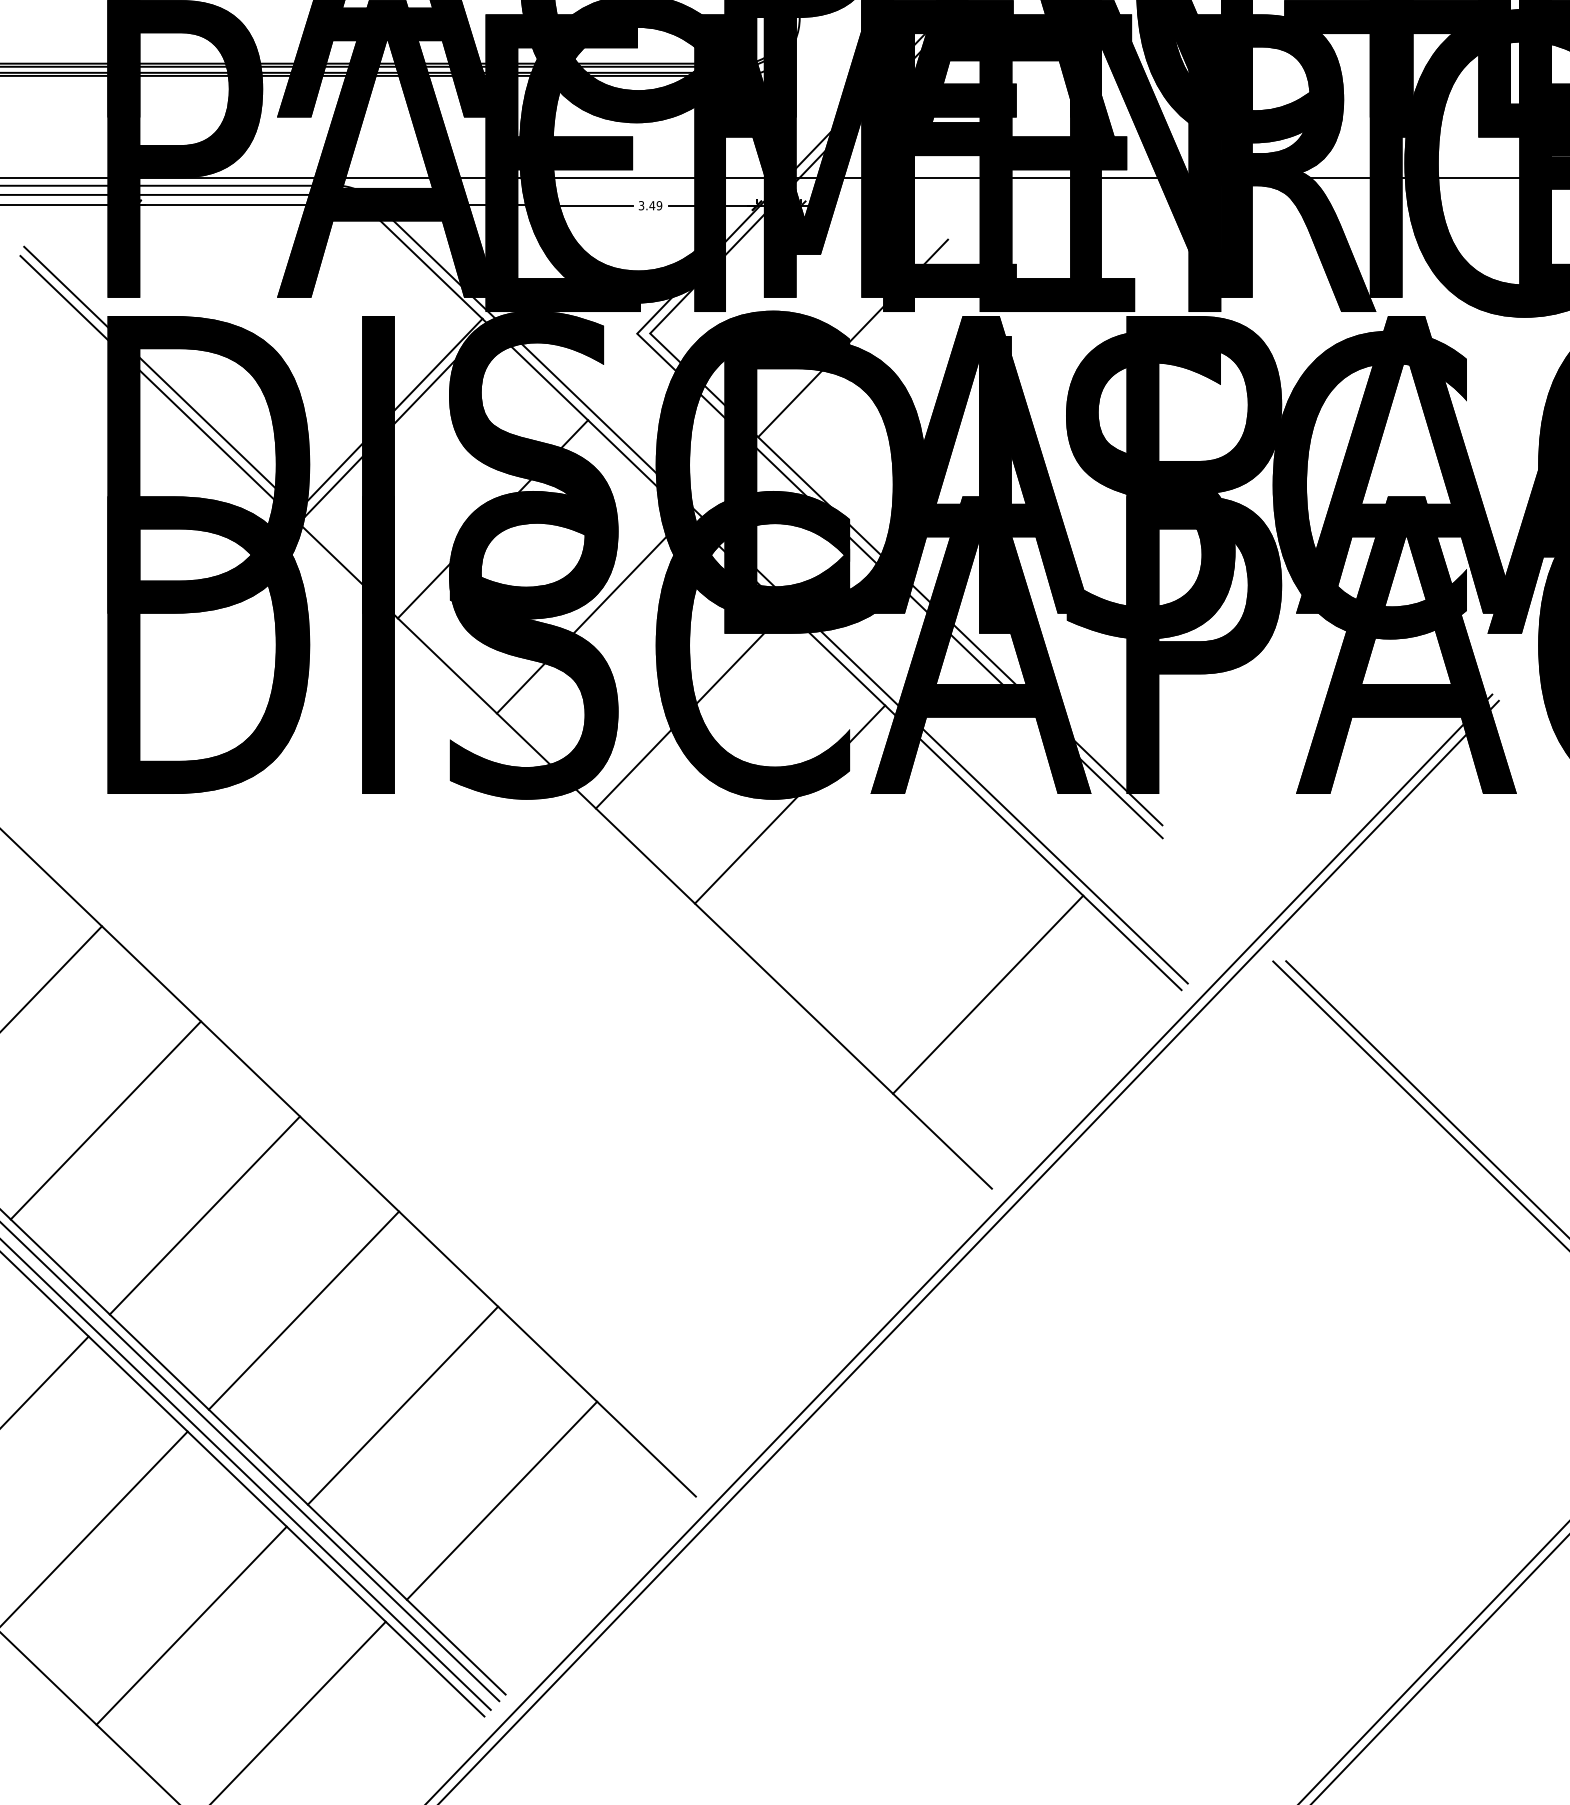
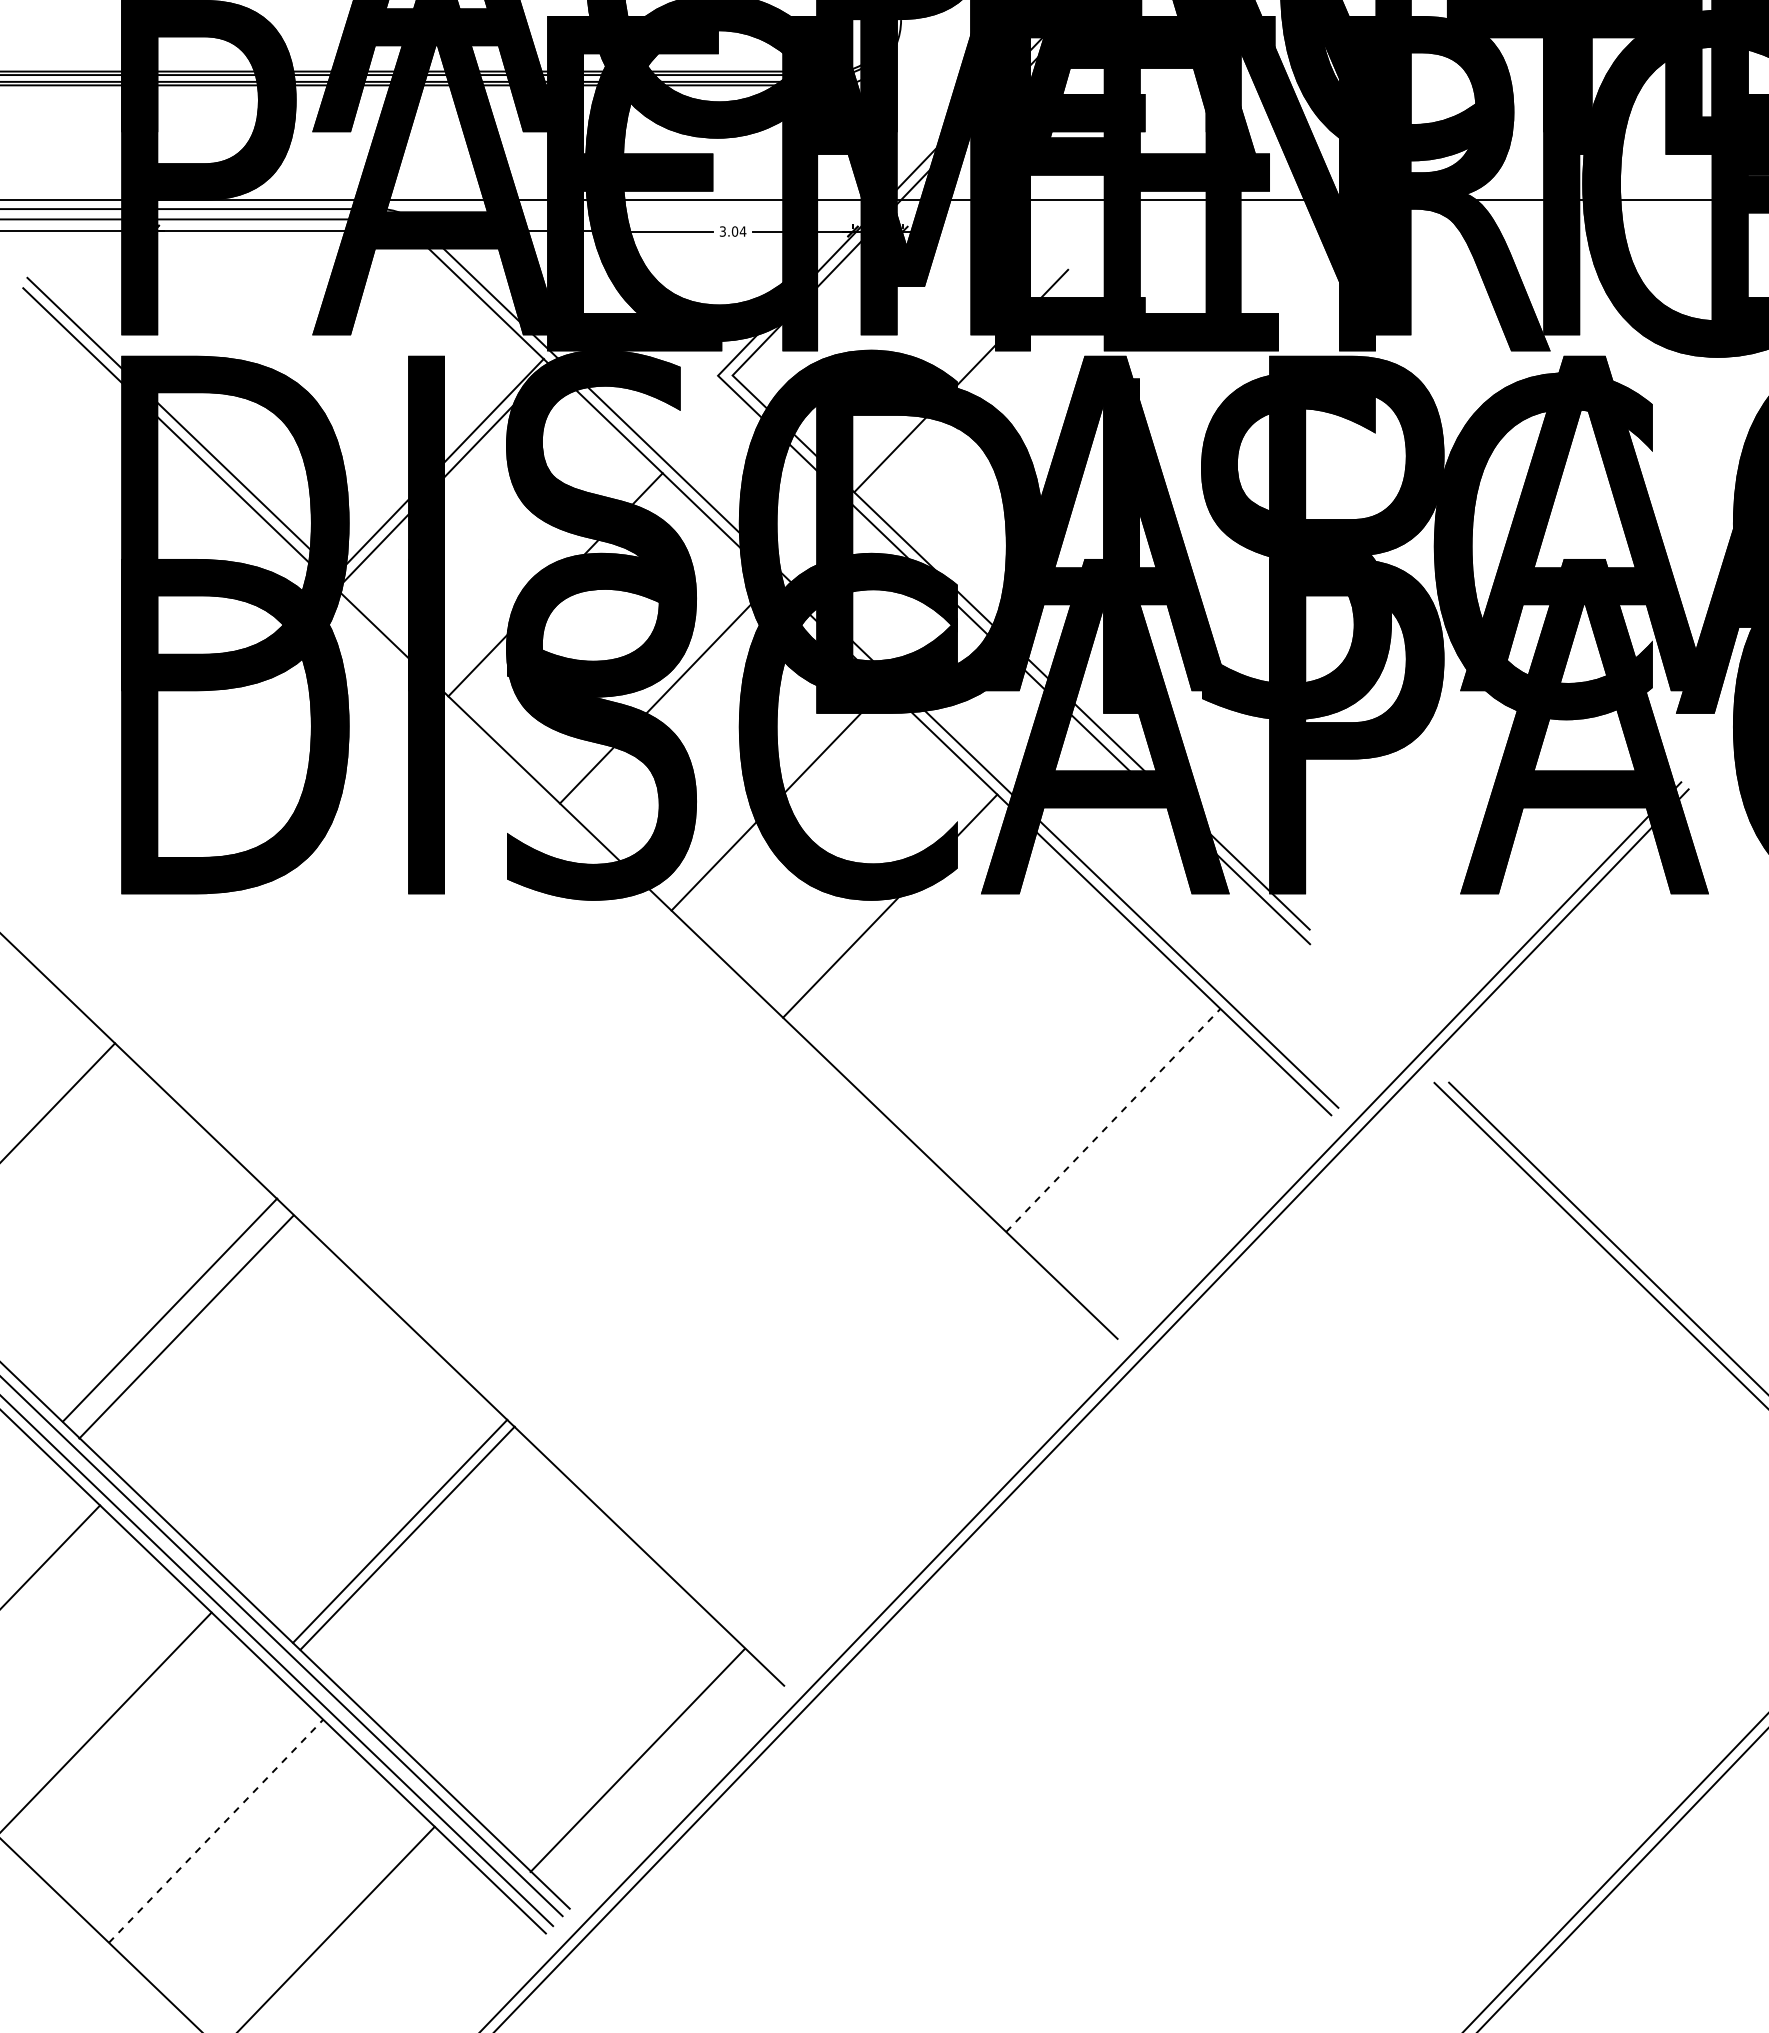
text: (655, 205) -> (738, 231), 3.49 -> 3.04
line: (988, 994) -> (1113, 1120), solid -> dashed
line: (105, 1119) -> (186, 1326), moved
line: (204, 1214) -> (169, 1309), moved
line: (303, 1309) -> (407, 1537), moved
line: (403, 1404) -> (400, 1530), moved
line: (501, 1500) -> (637, 1760), moved
line: (192, 1625) -> (216, 1831), solid -> dashed

